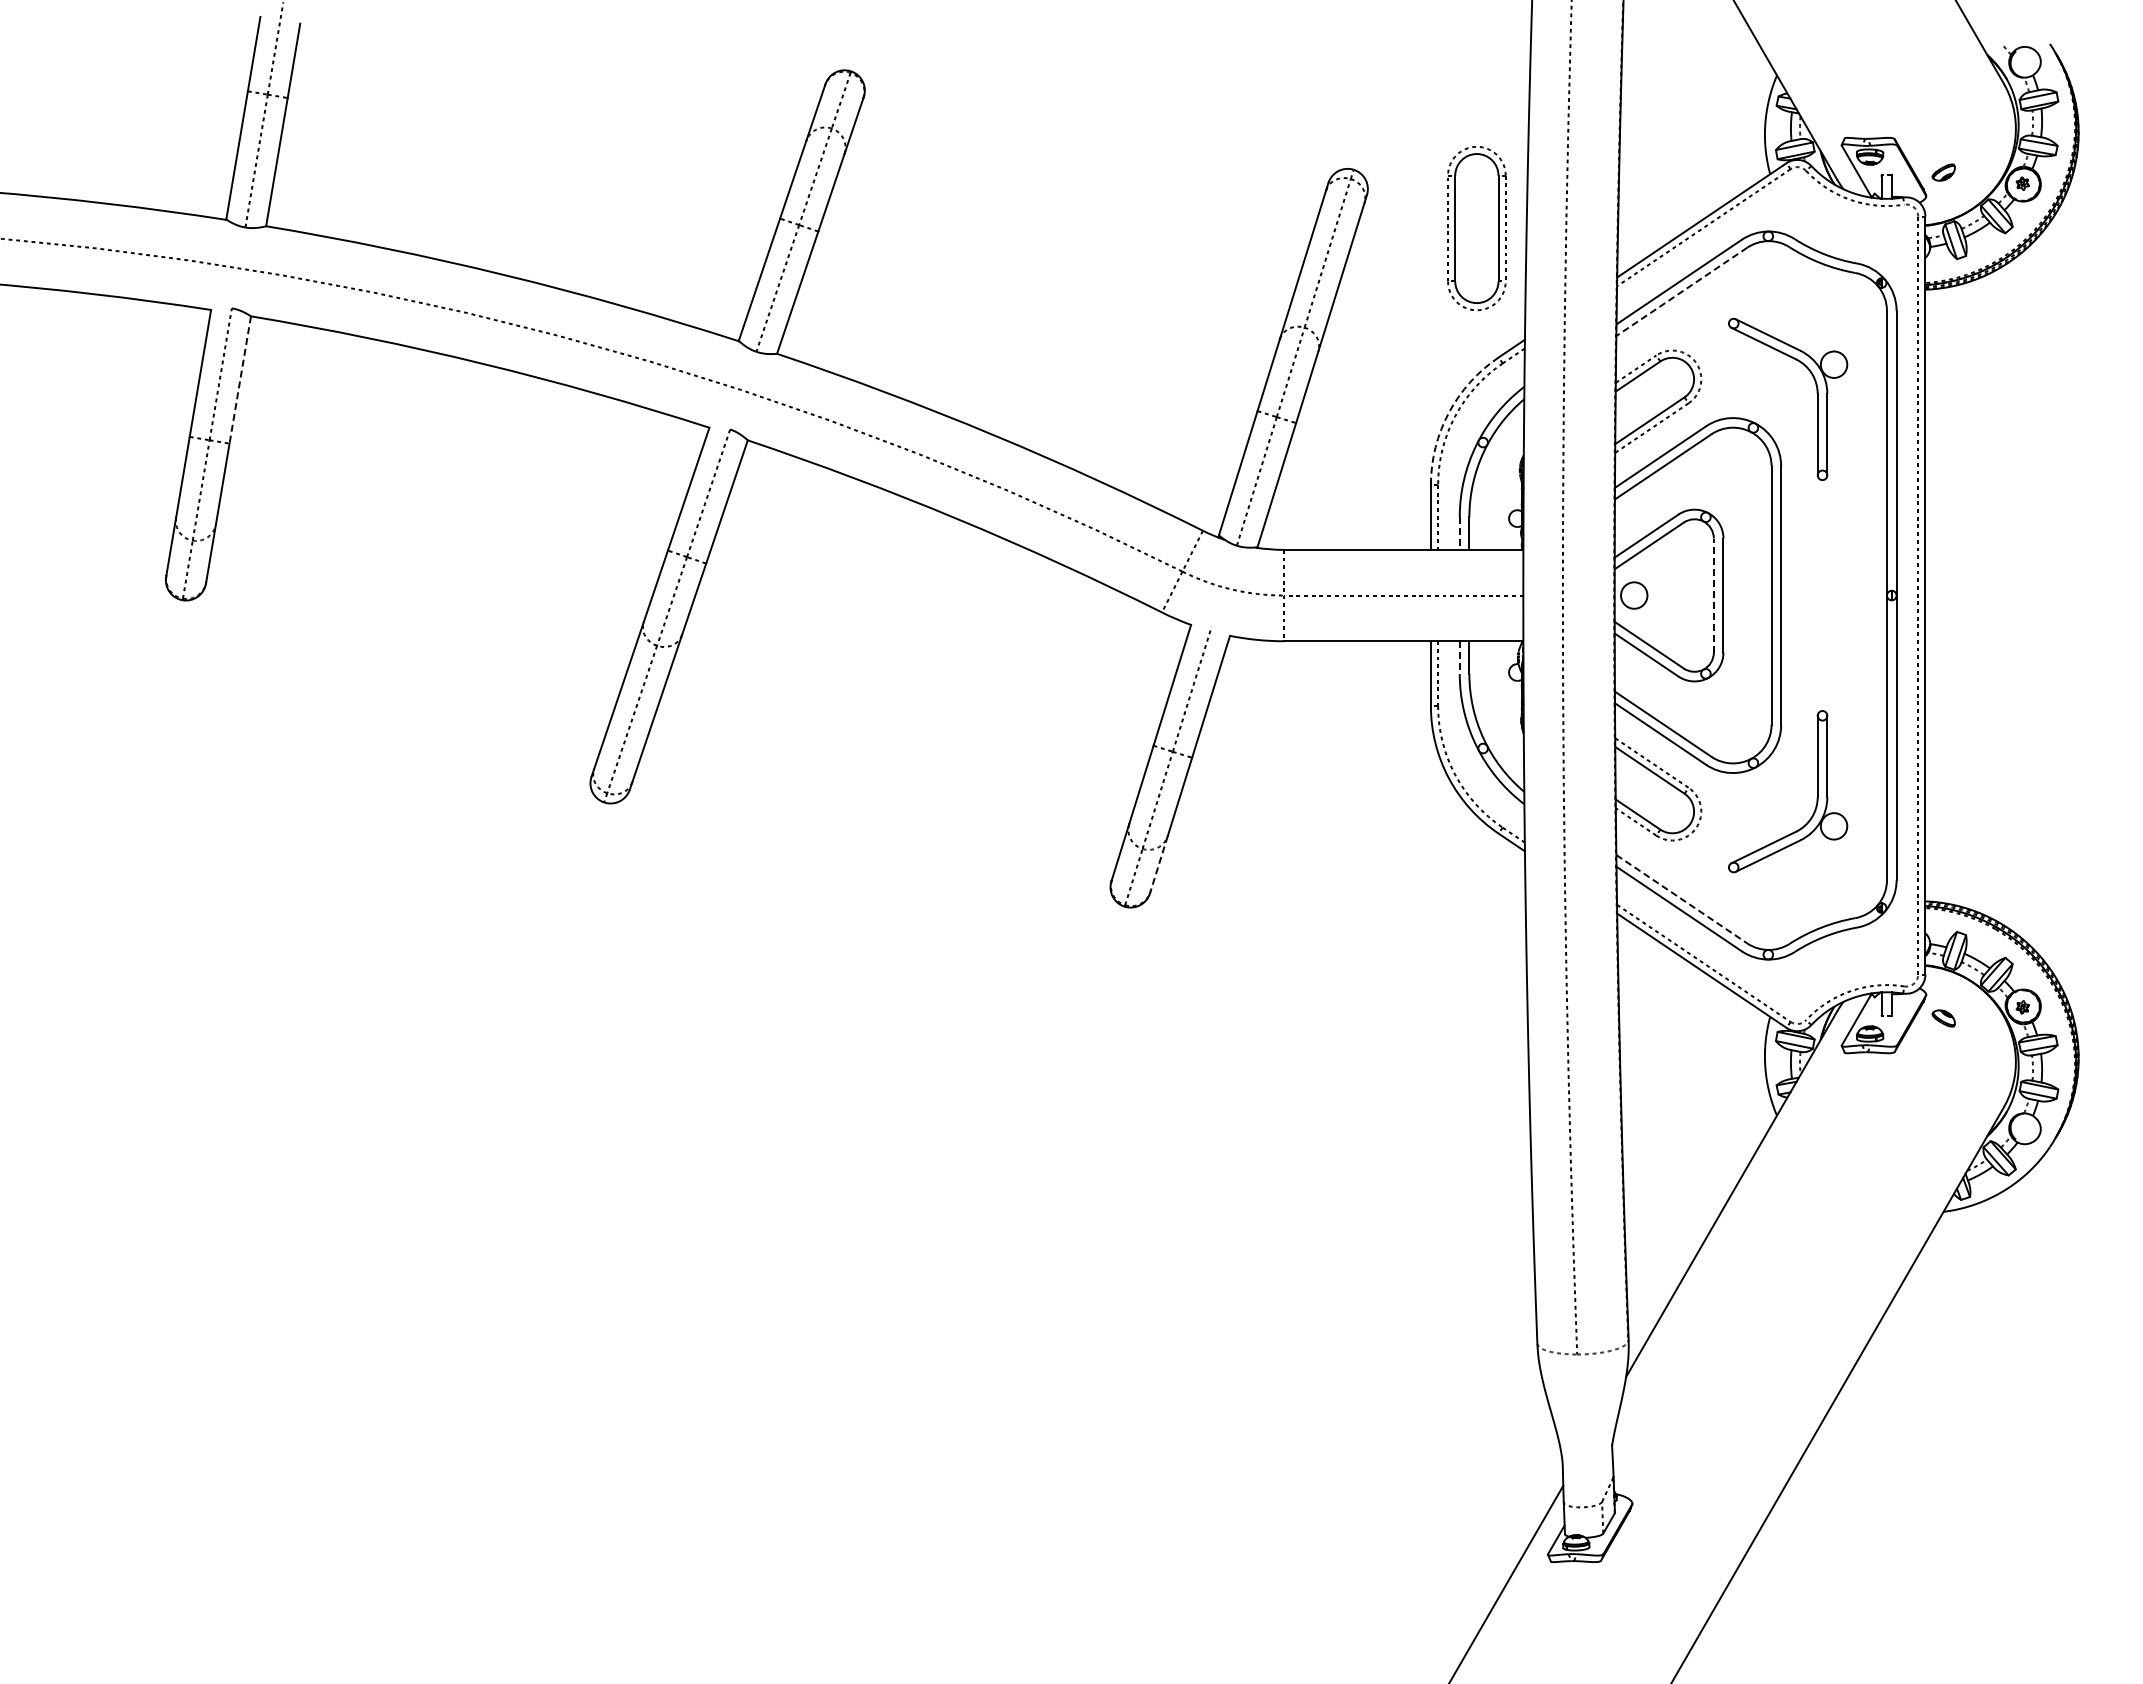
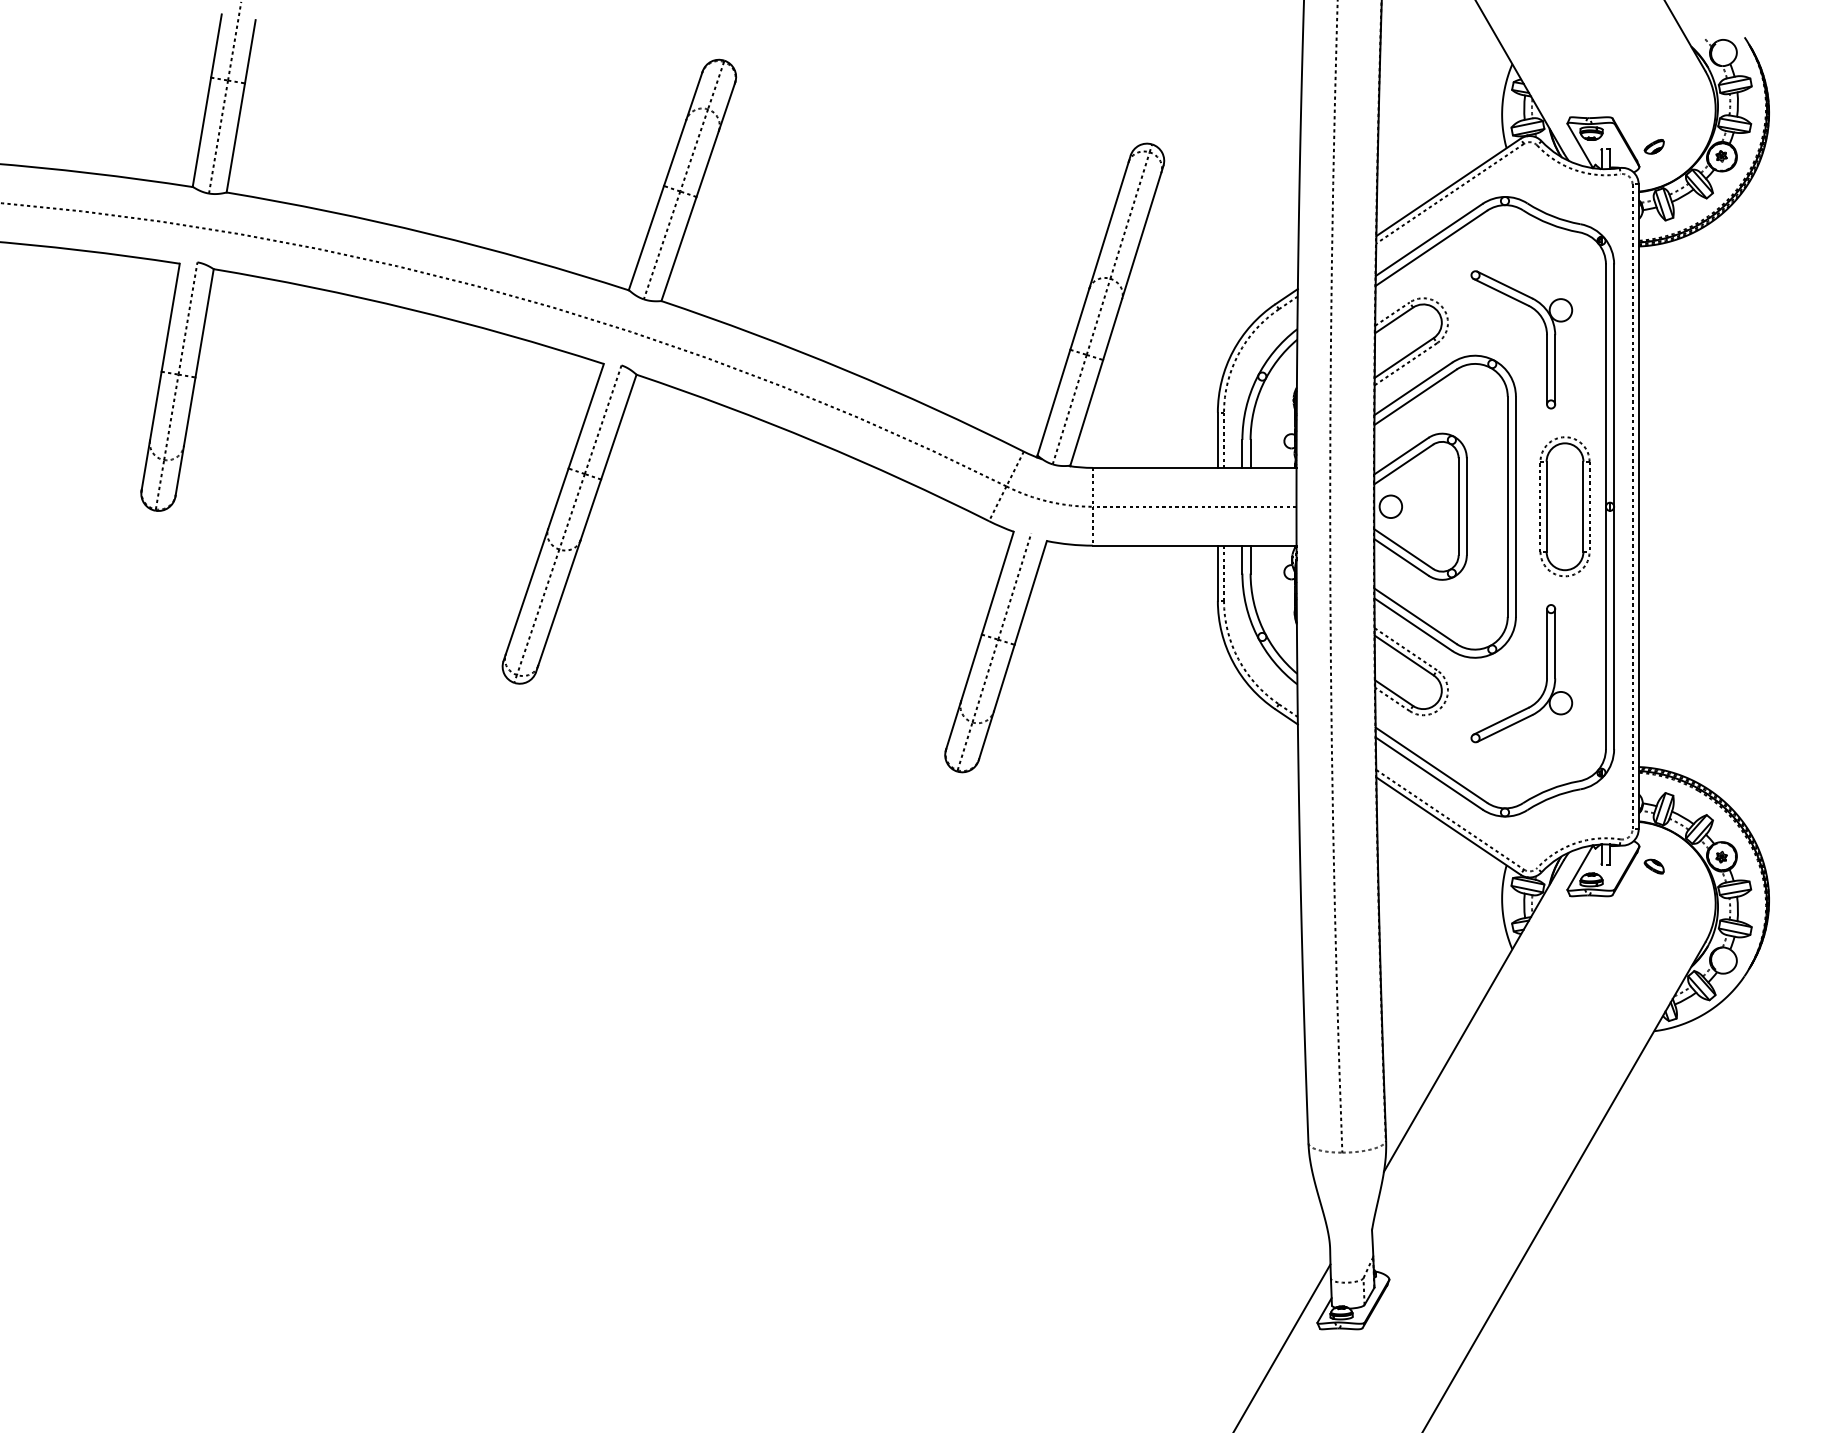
part: (1476, 228) -> (1564, 506), moved
line: (1681, 291) -> (1431, 248), dashed -> solid
line: (240, 379) -> (204, 322), dashed -> solid
arc: (1448, 412) -> (1232, 350), dashed -> solid
line: (1459, 533) -> (1242, 453), dashed -> solid
line: (1713, 595) -> (1458, 506), dashed -> solid
line: (1459, 658) -> (1242, 560), dashed -> solid
line: (1158, 864) -> (986, 735), dashed -> solid
line: (1681, 899) -> (1431, 765), dashed -> solid

